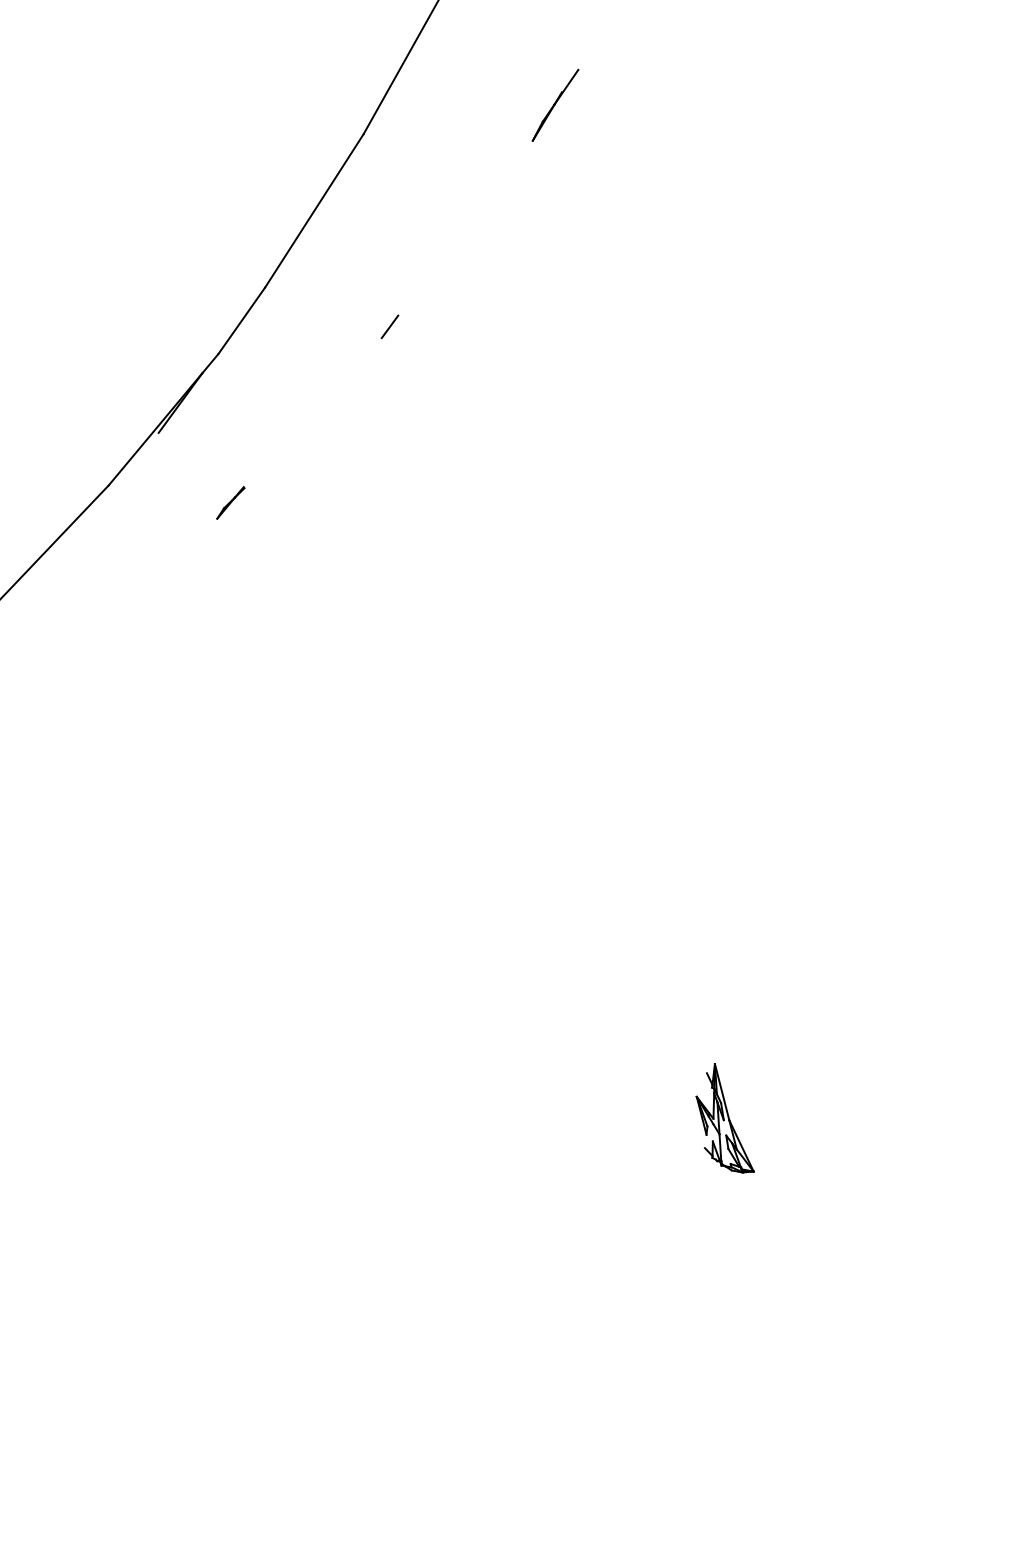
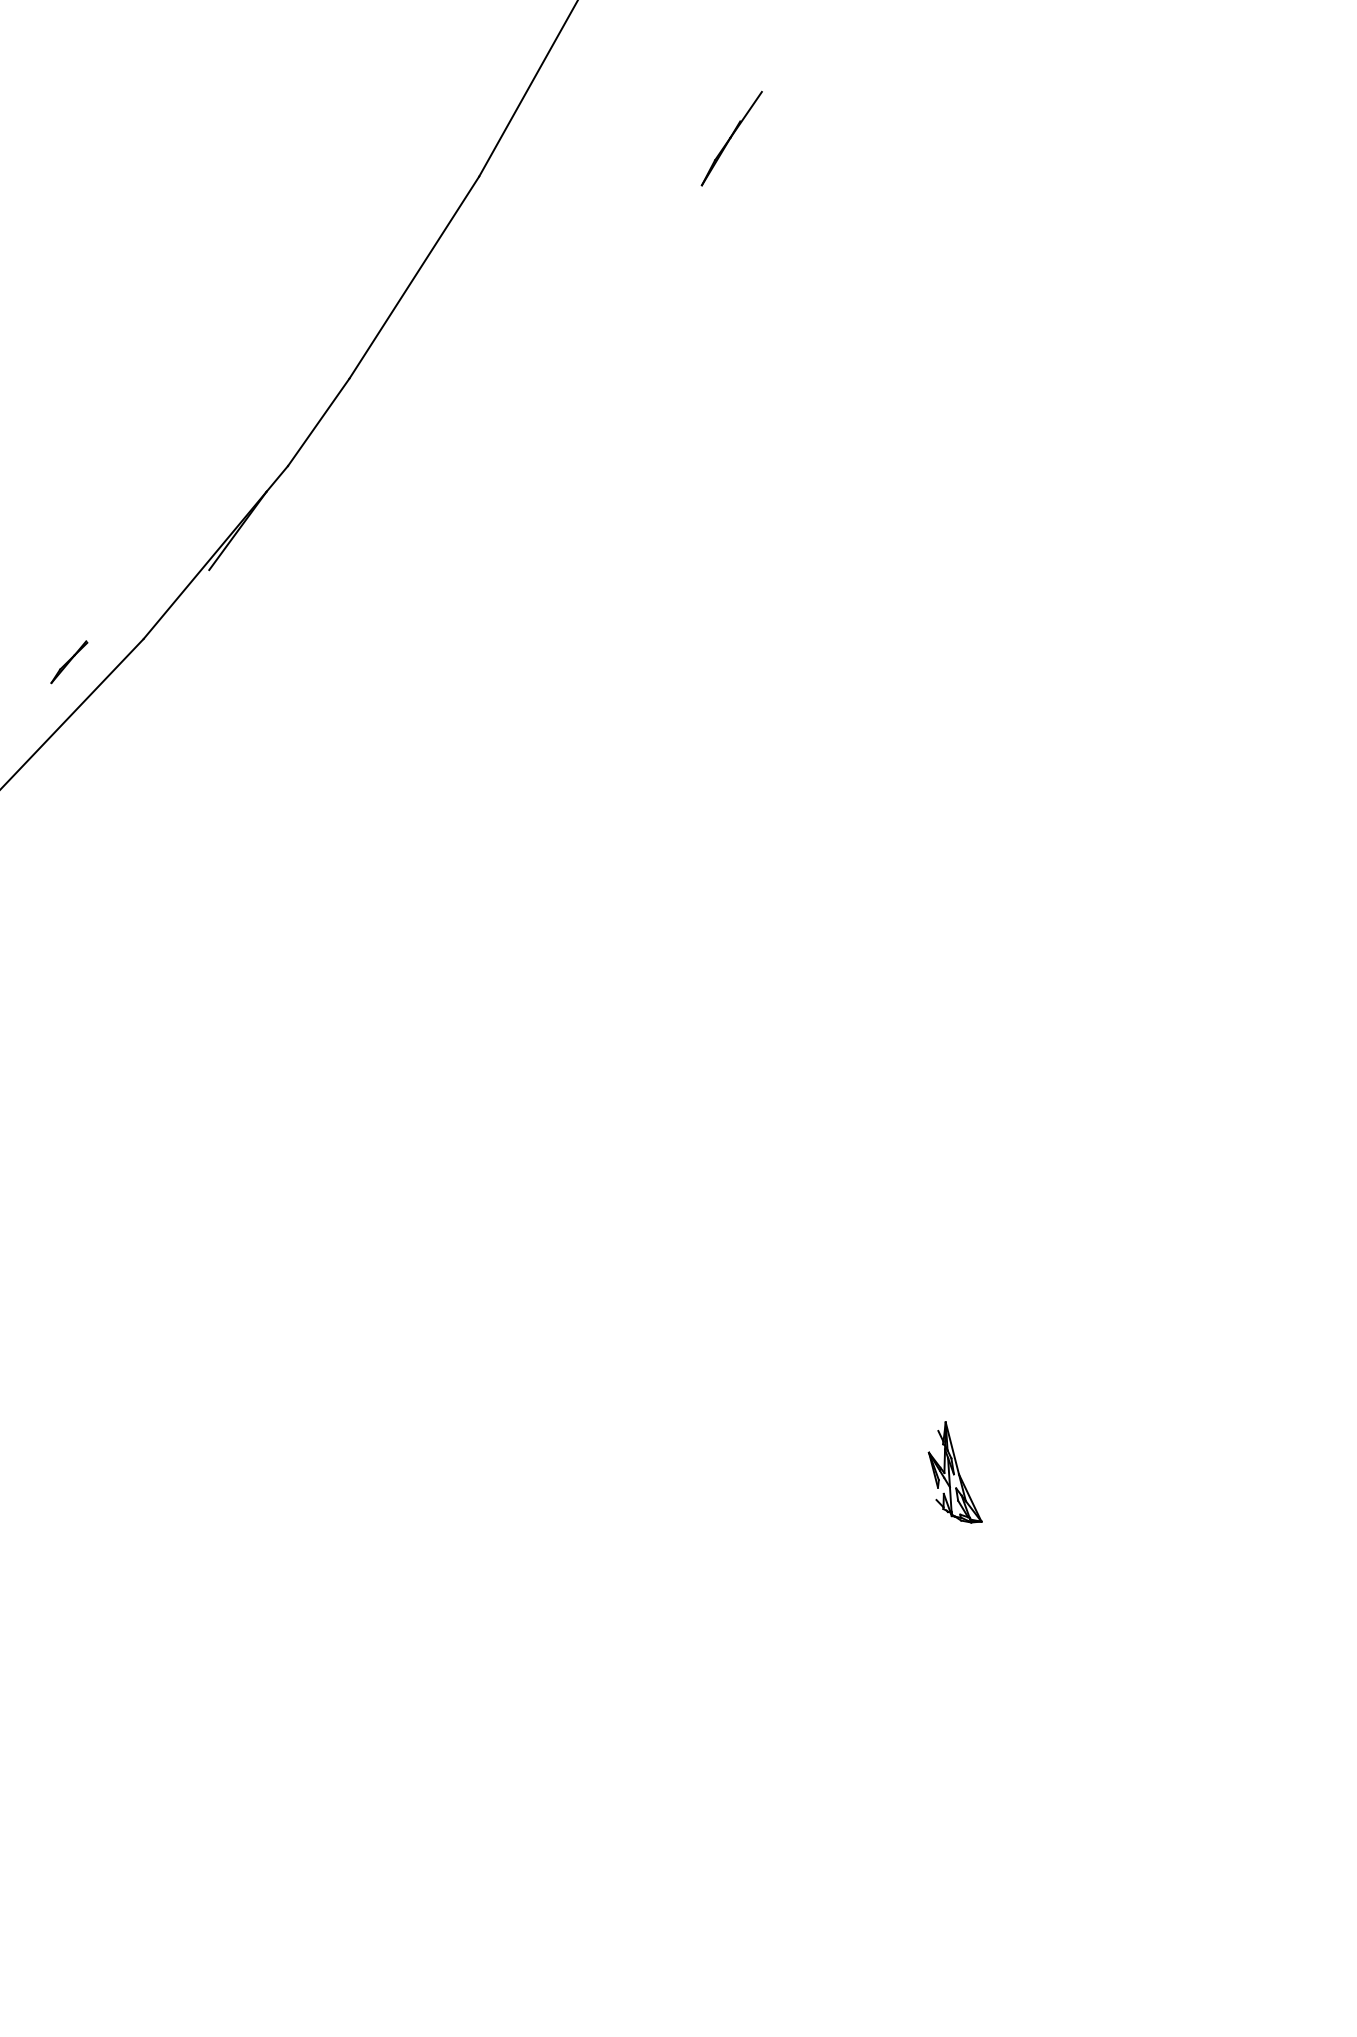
line: (389, 326) -> (513, 430), removed
part: (230, 503) -> (69, 662), moved
part: (724, 1118) -> (954, 1472), size x0.7

